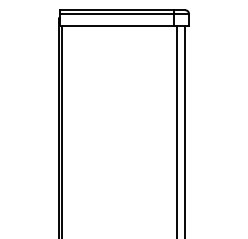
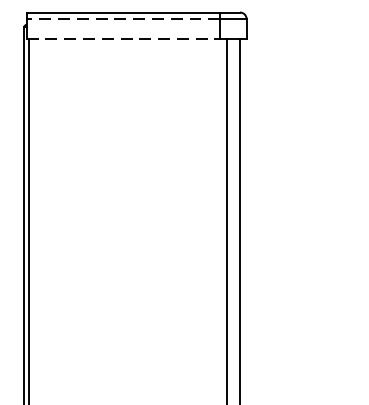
line: (116, 14) -> (122, 19), solid -> dashed
line: (116, 25) -> (122, 38), solid -> dashed

